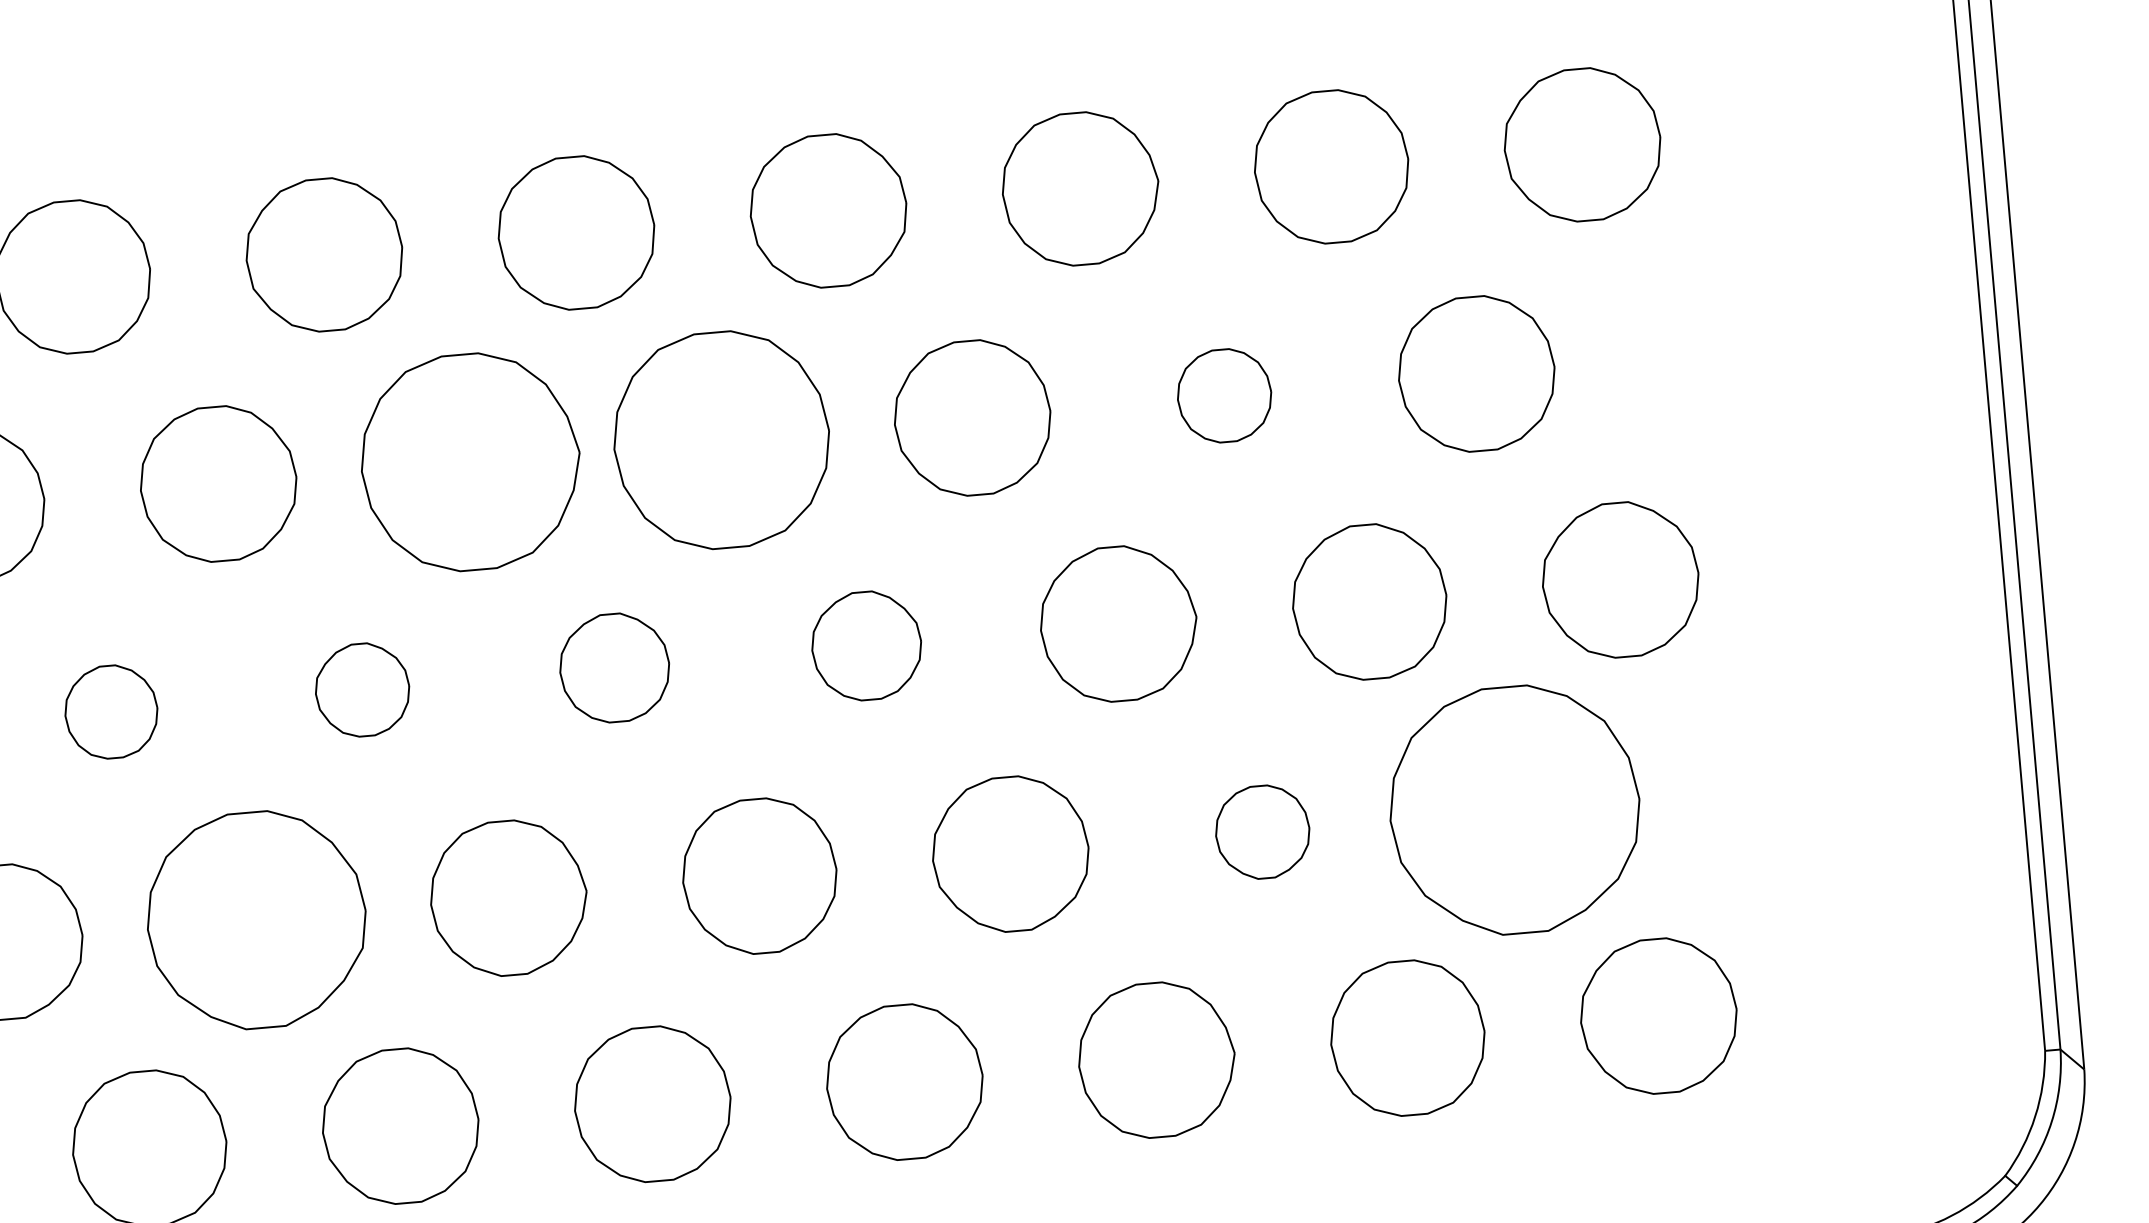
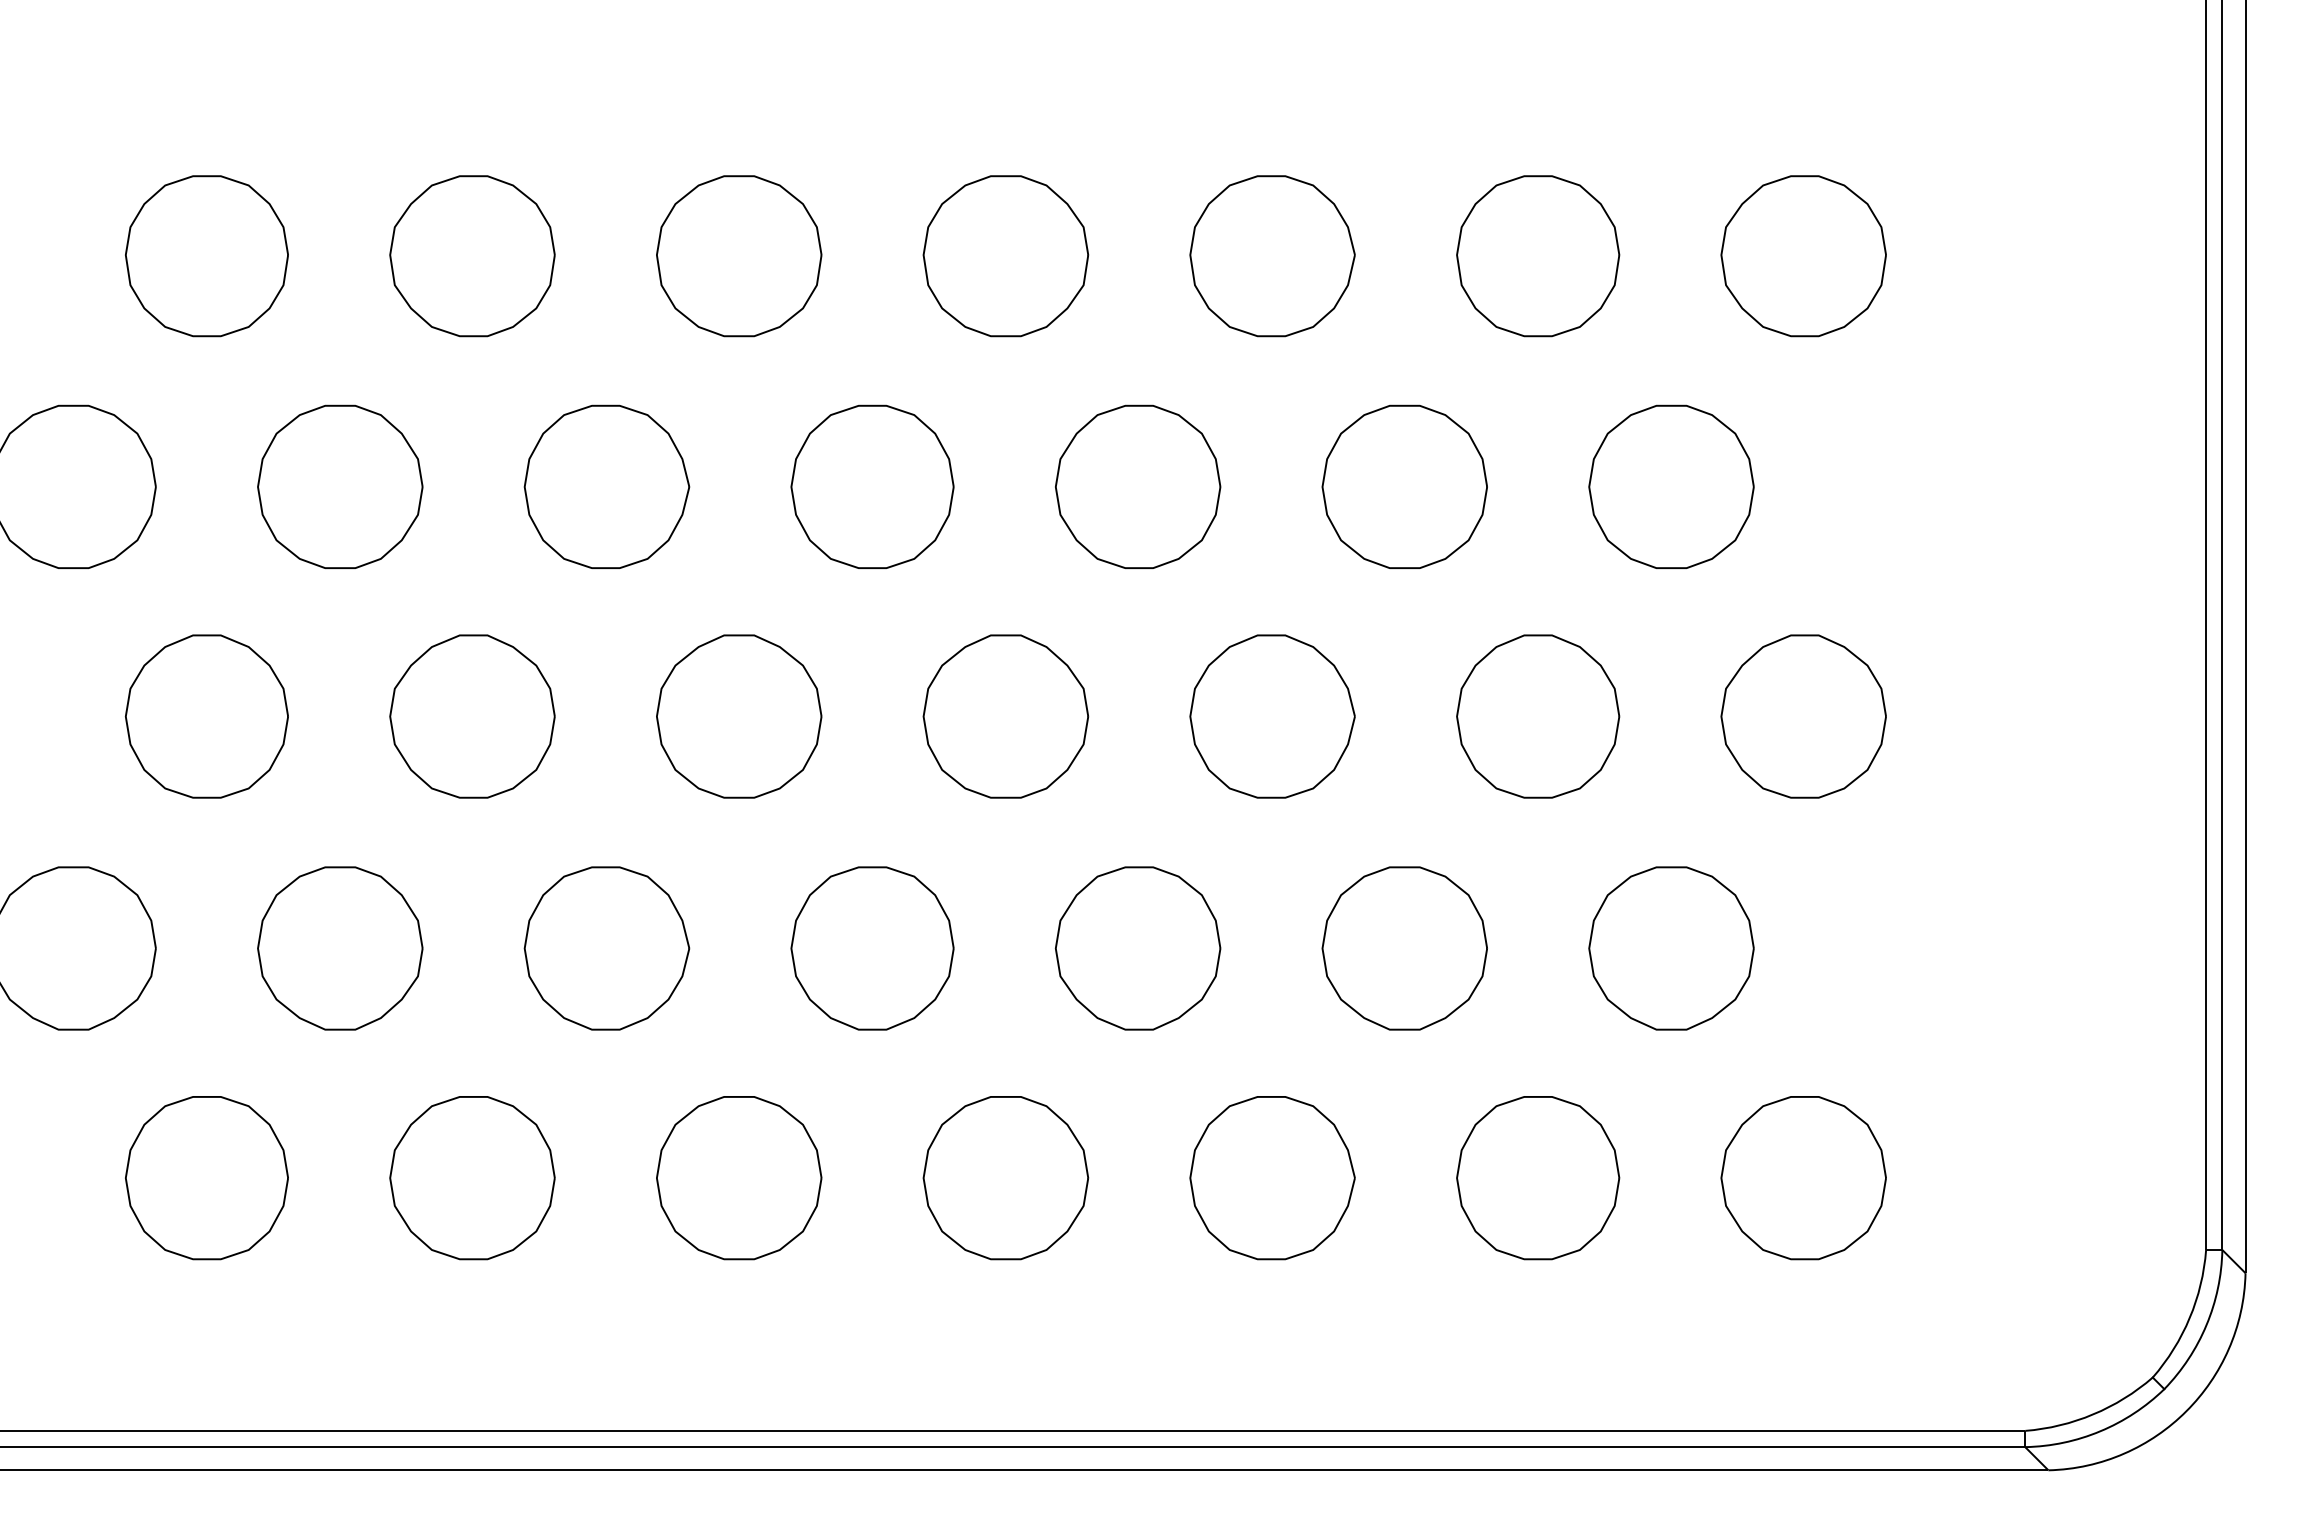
part: (1224, 395) -> (1404, 486), size x1.67
part: (721, 439) -> (872, 486), size x0.71
part: (470, 461) -> (606, 486), size x0.71
part: (866, 645) -> (1005, 716), size x1.43
part: (614, 667) -> (739, 716), size x1.43
part: (362, 690) -> (472, 716), size x1.67
part: (111, 712) -> (206, 716), size x1.67
part: (1514, 810) -> (1671, 948), size x0.62
part: (1262, 832) -> (1404, 948), size x1.67
part: (257, 920) -> (340, 948), size x0.71

